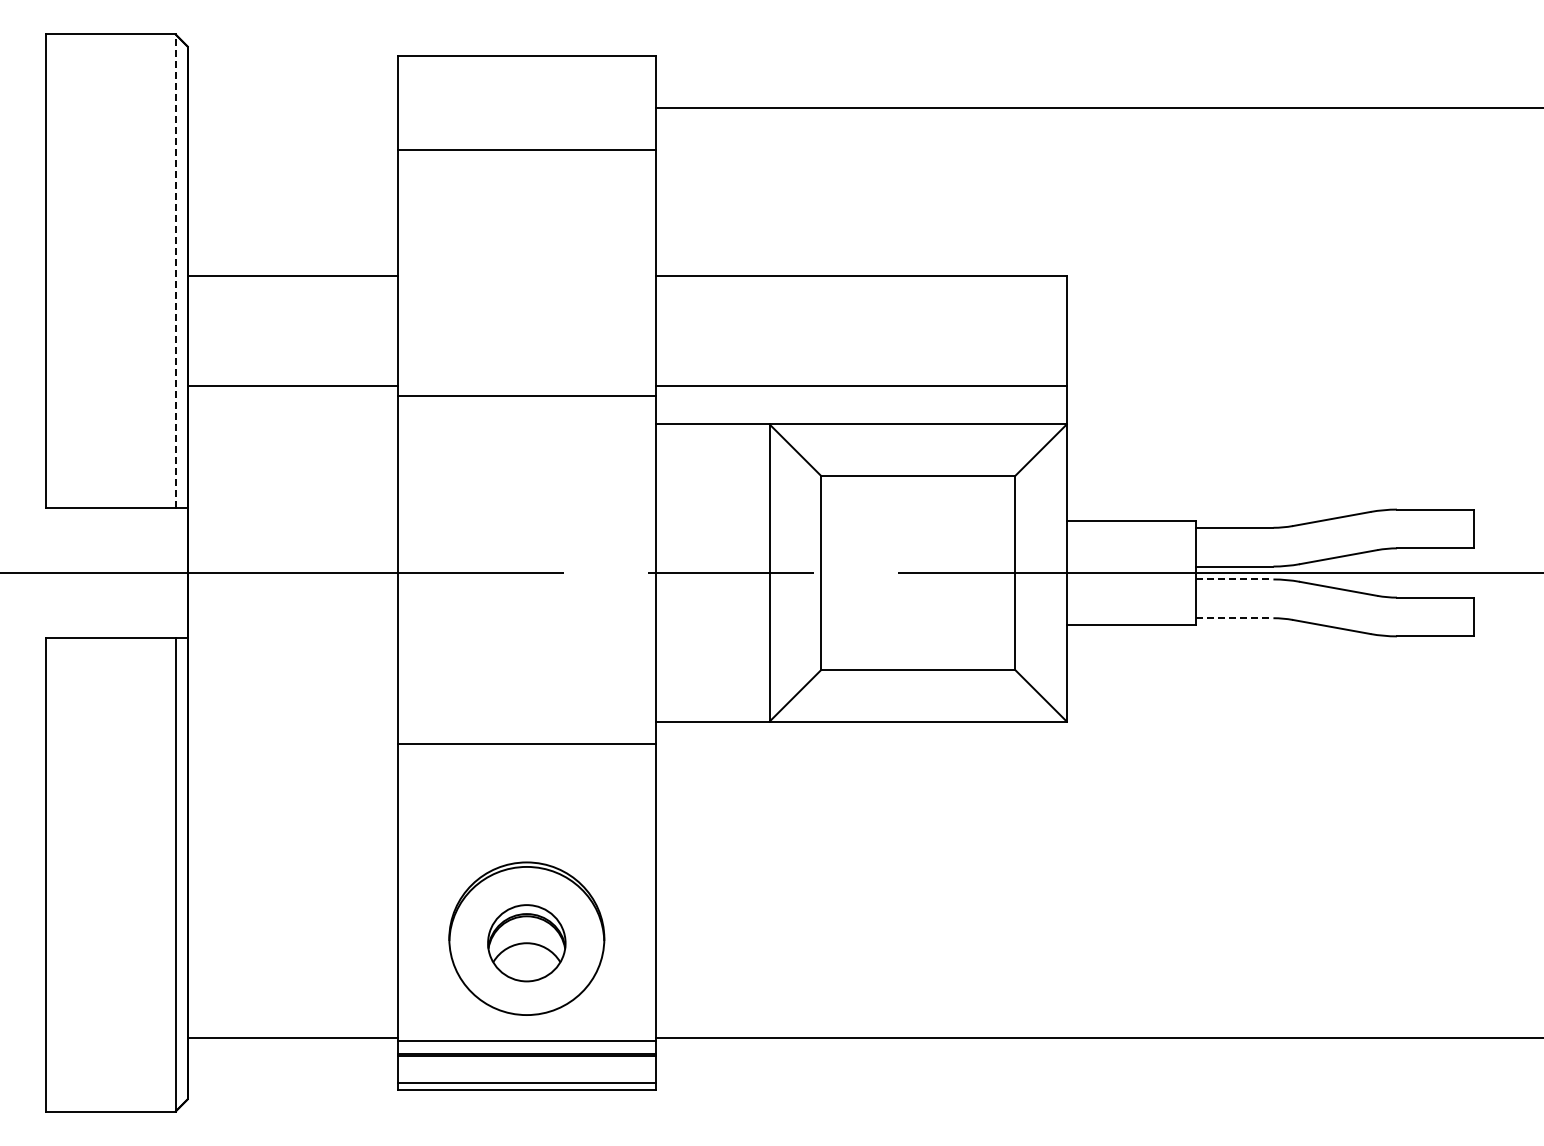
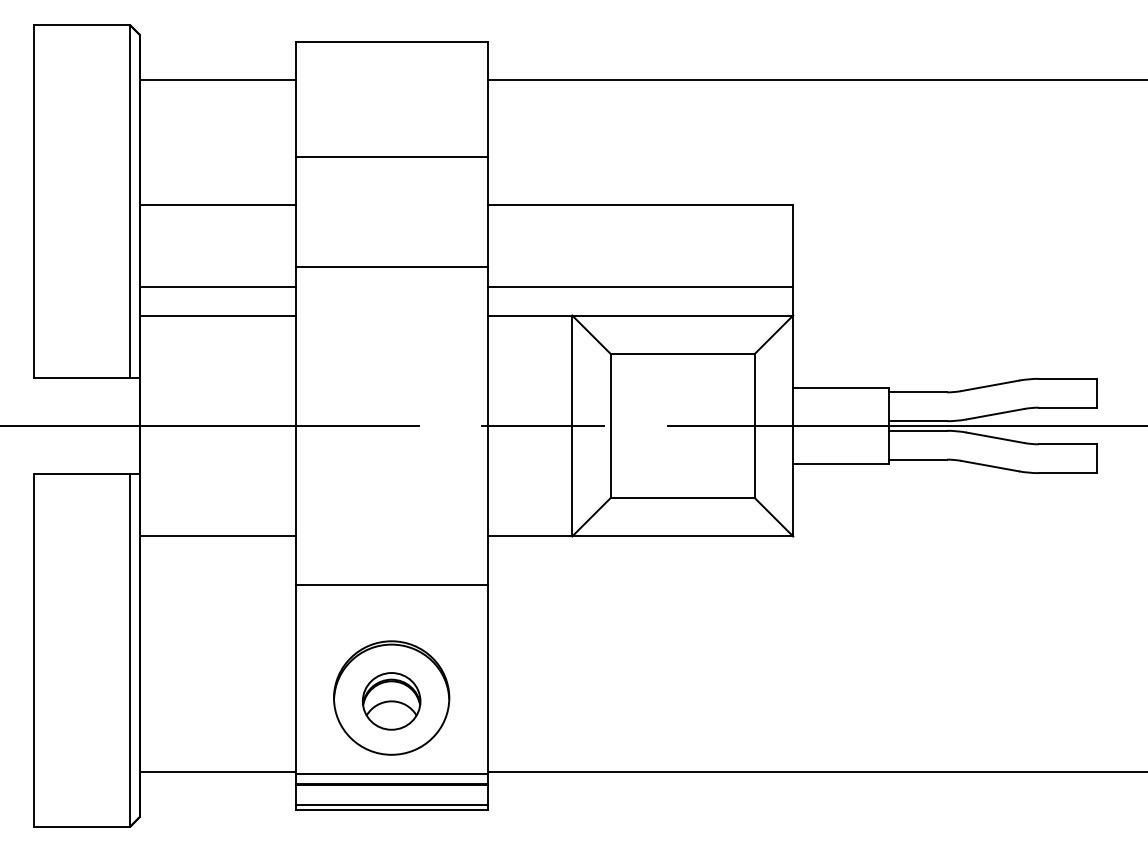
line: (292, 108) -> (217, 80), added
line: (526, 150) -> (391, 157), moved
line: (175, 270) -> (130, 201), dashed -> solid
line: (526, 395) -> (391, 267), moved
line: (292, 424) -> (217, 315), added
line: (1234, 579) -> (918, 430), dashed -> solid
line: (1234, 618) -> (918, 459), dashed -> solid
line: (292, 721) -> (217, 536), added
line: (526, 744) -> (391, 584), moved

